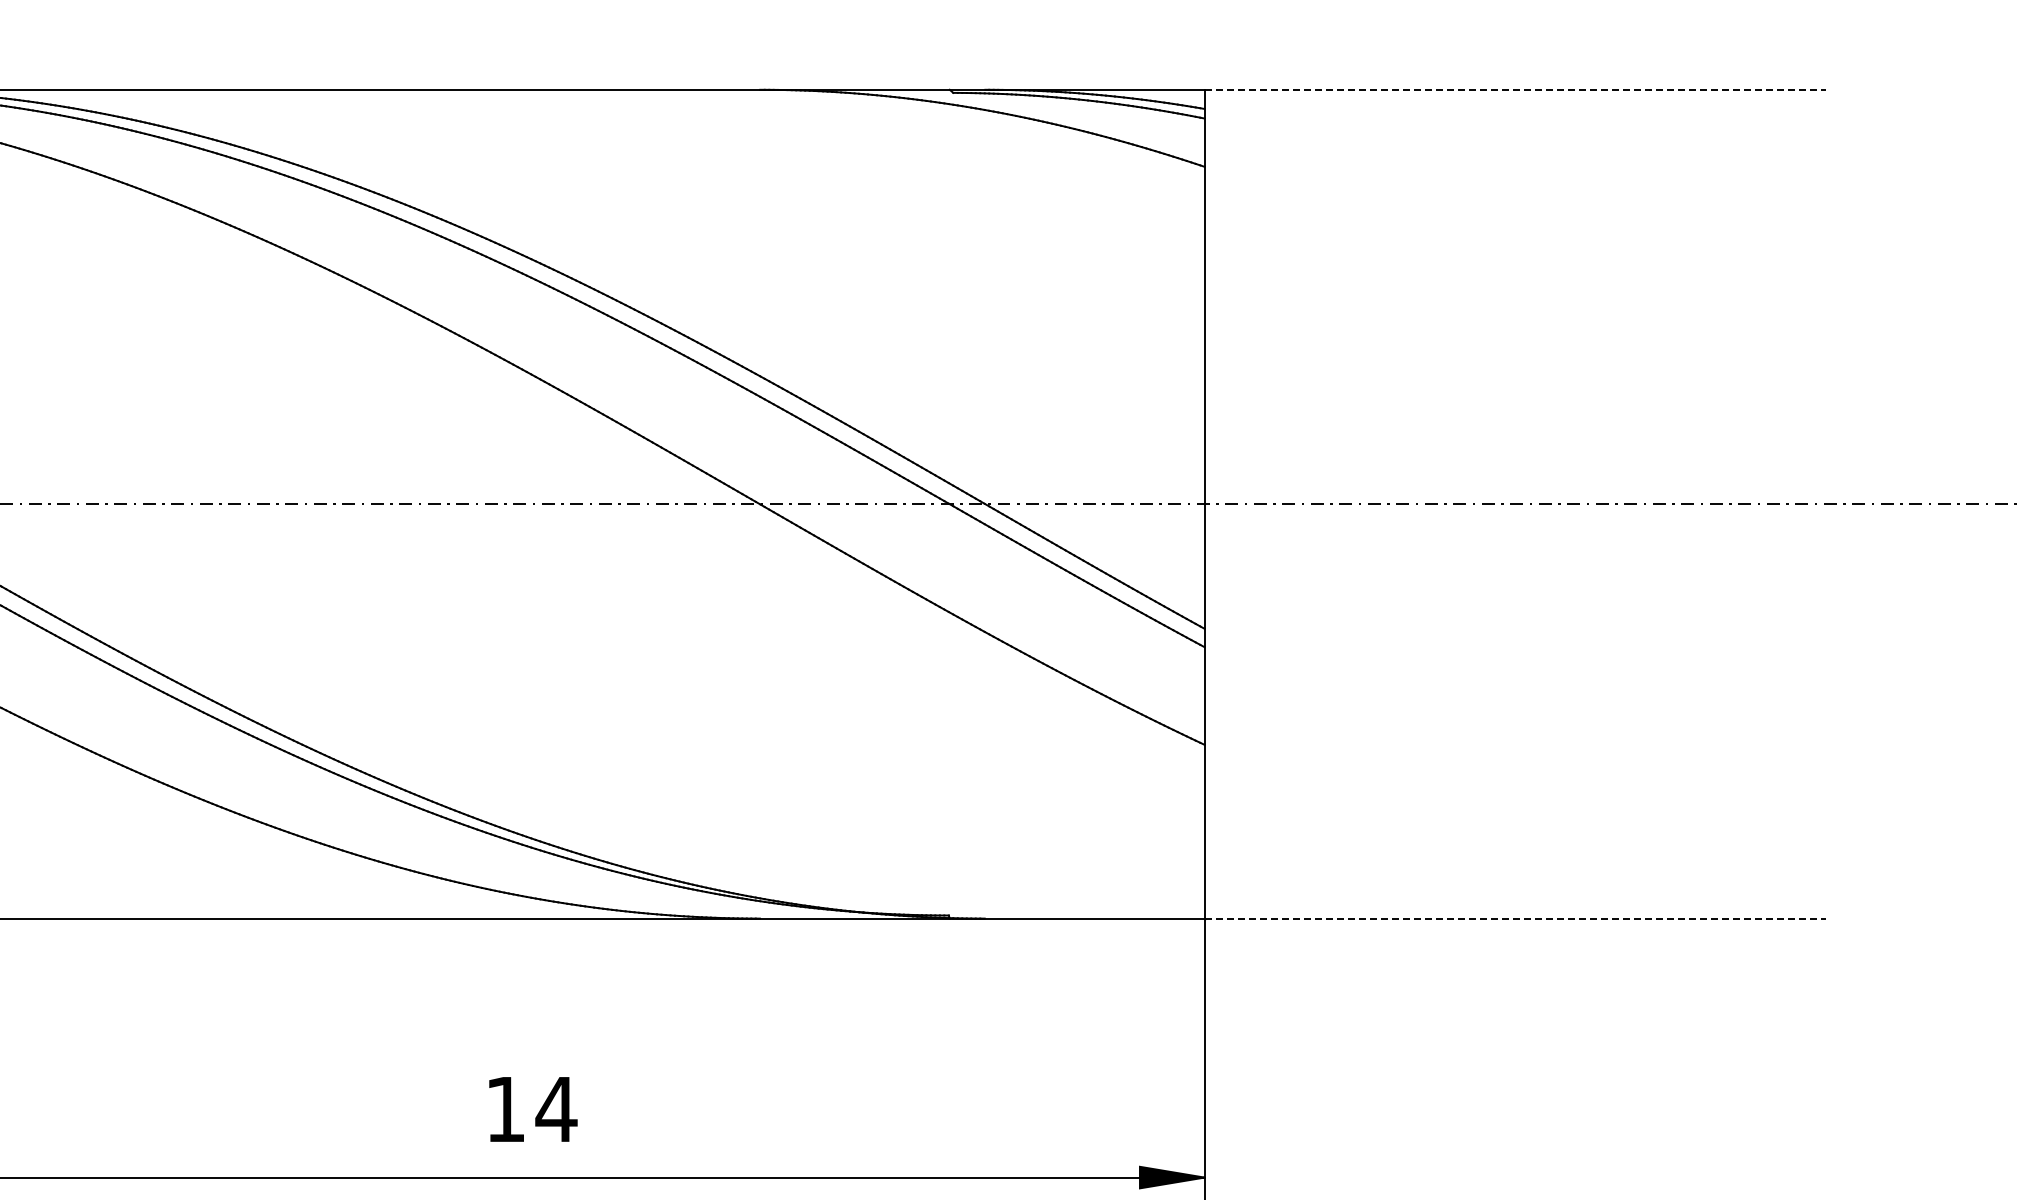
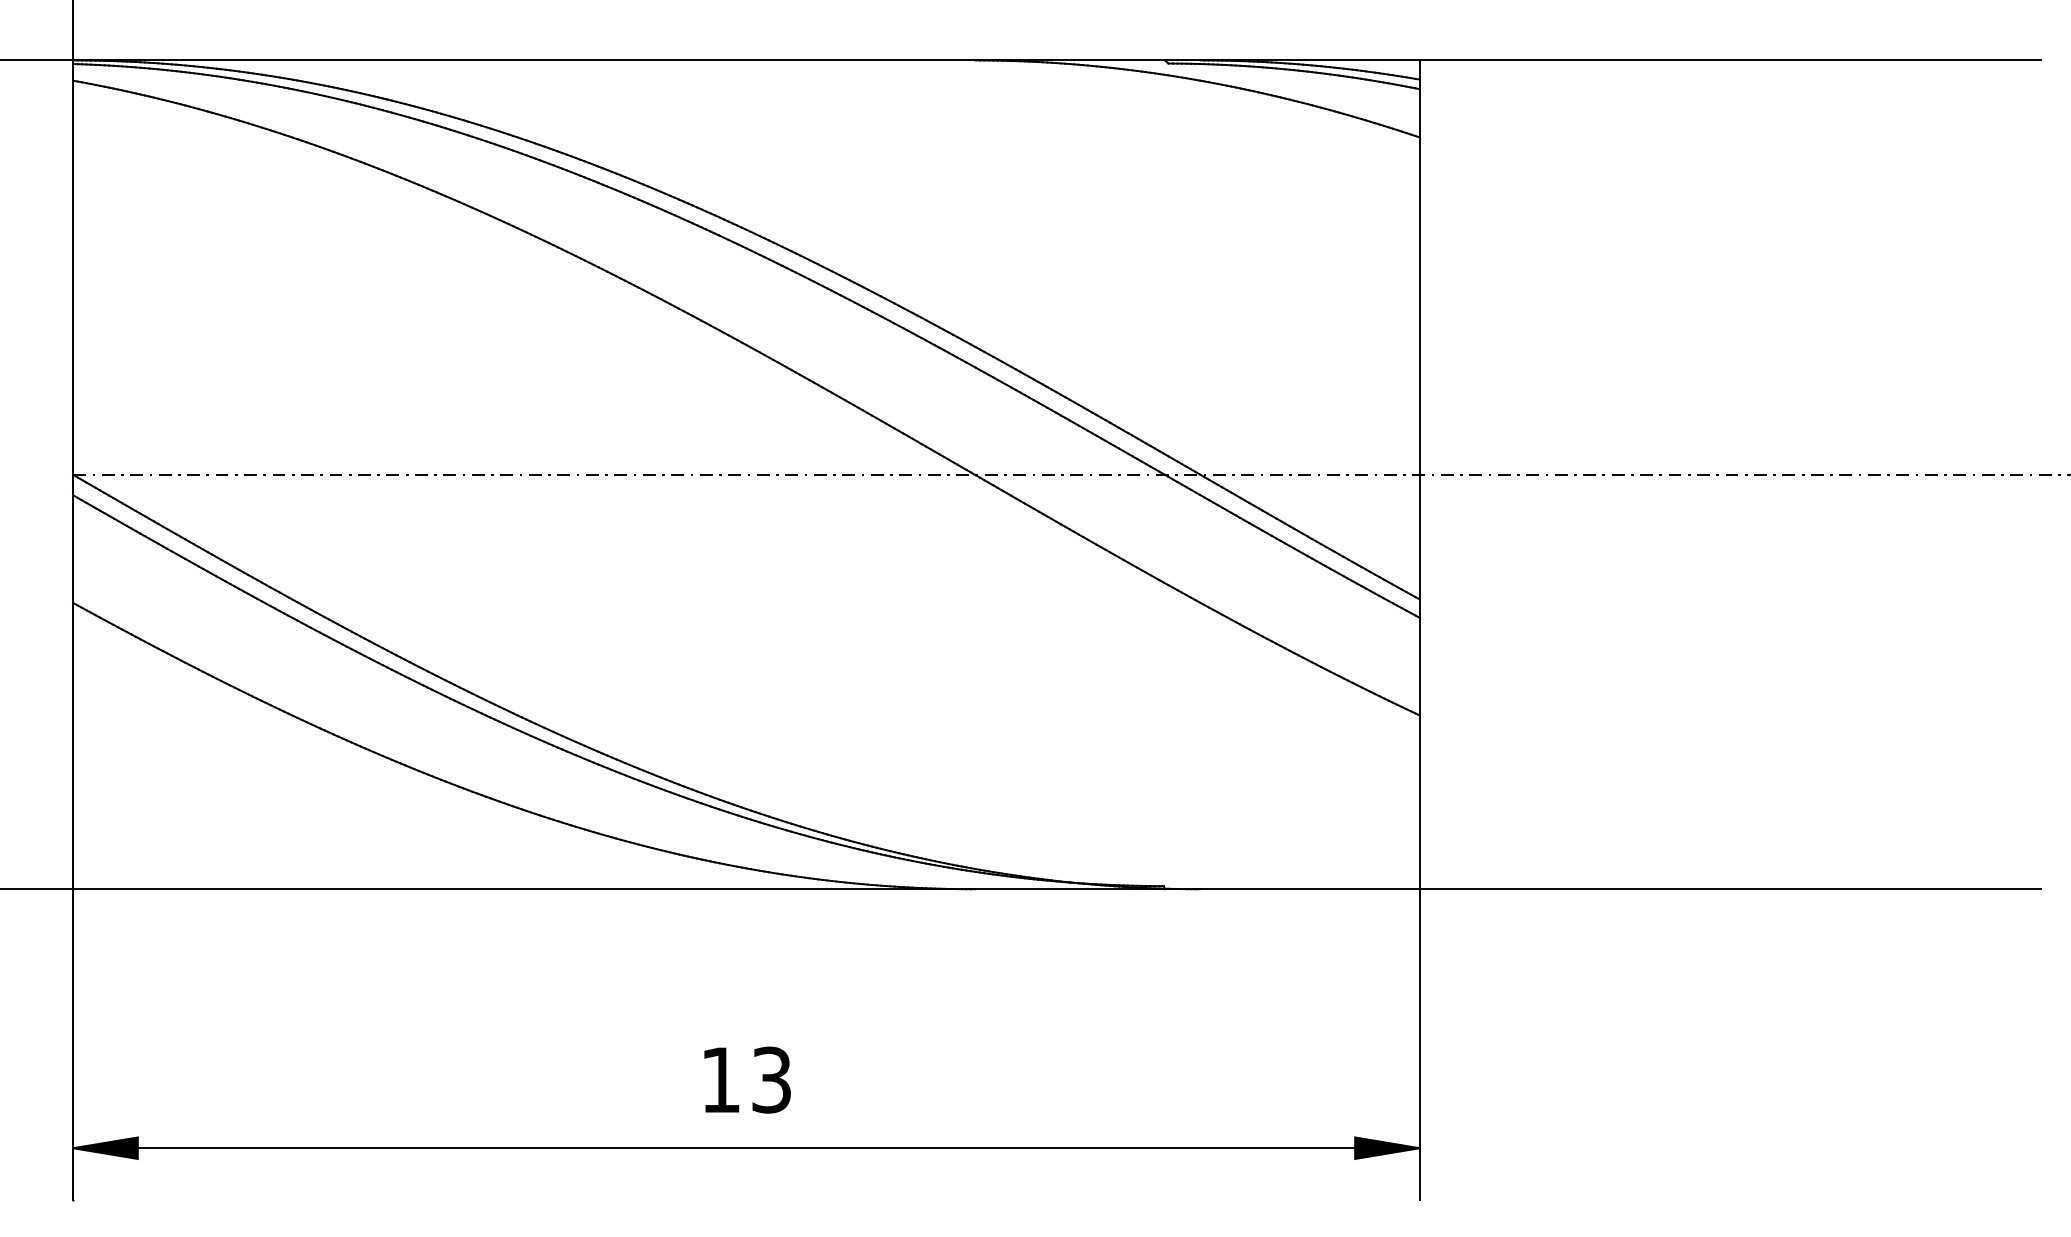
line: (1515, 89) -> (1730, 60), dashed -> solid
line: (1515, 918) -> (1730, 889), dashed -> solid
text: (556, 1108) -> (771, 1079), 14 -> 13

